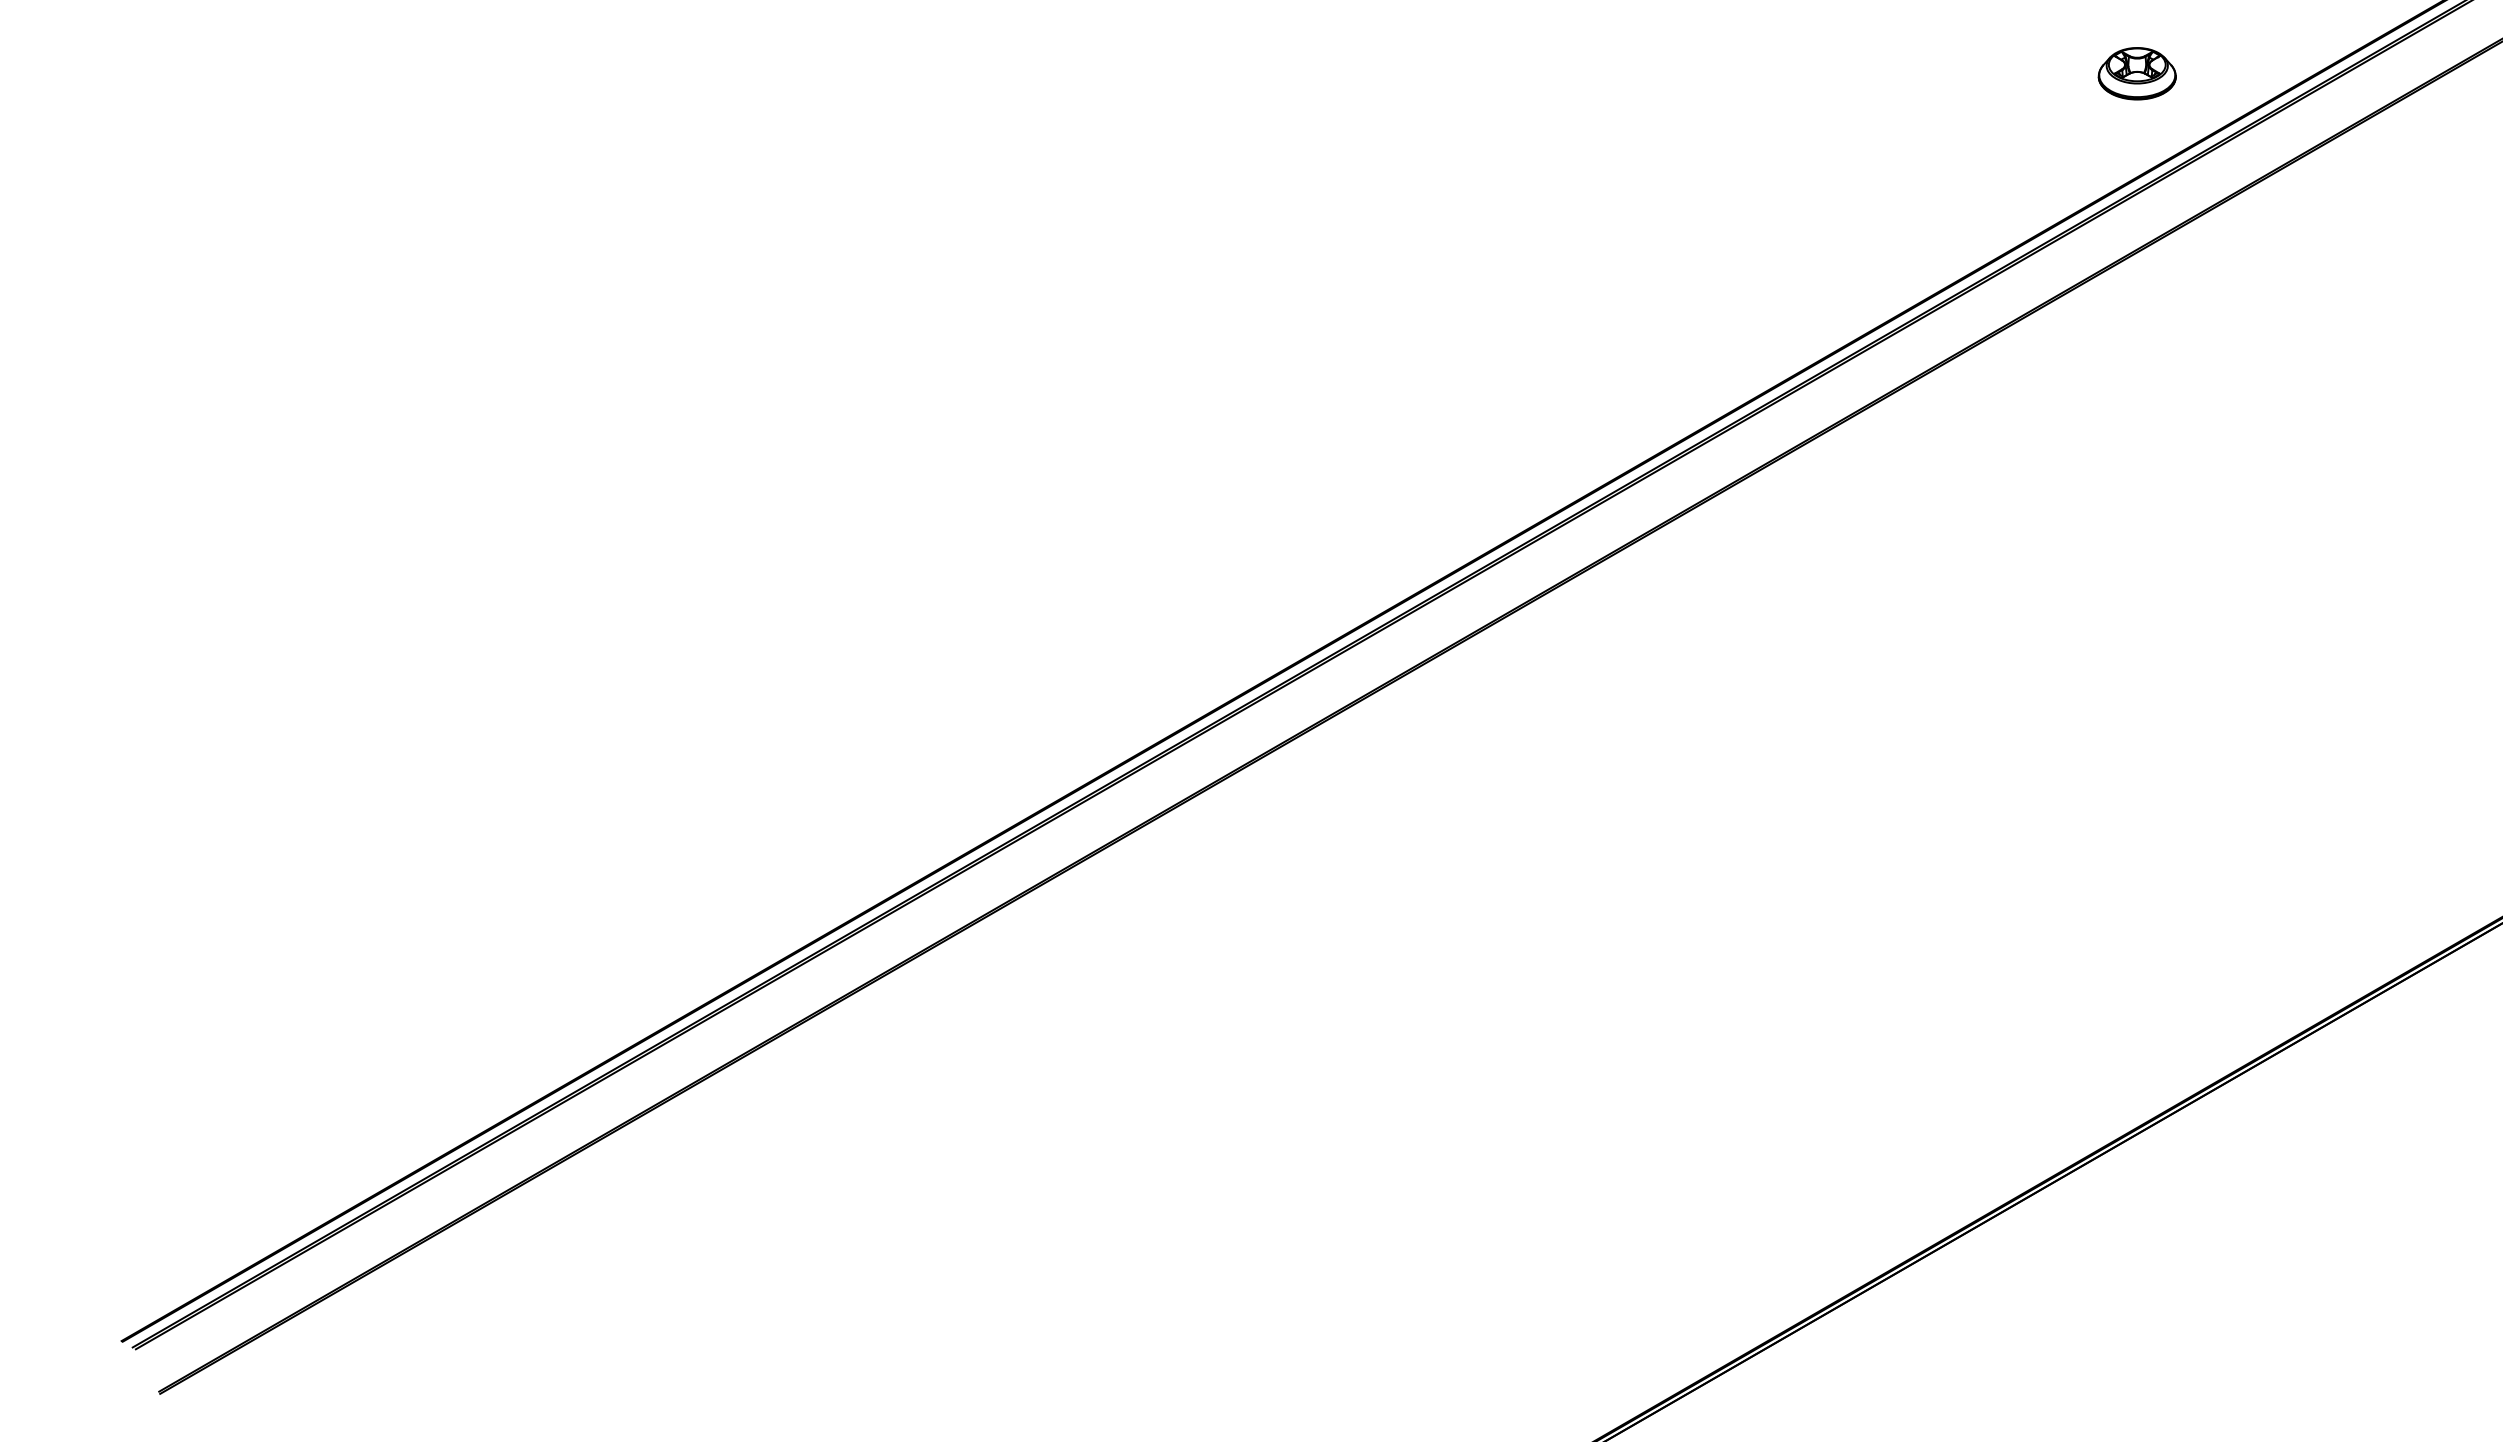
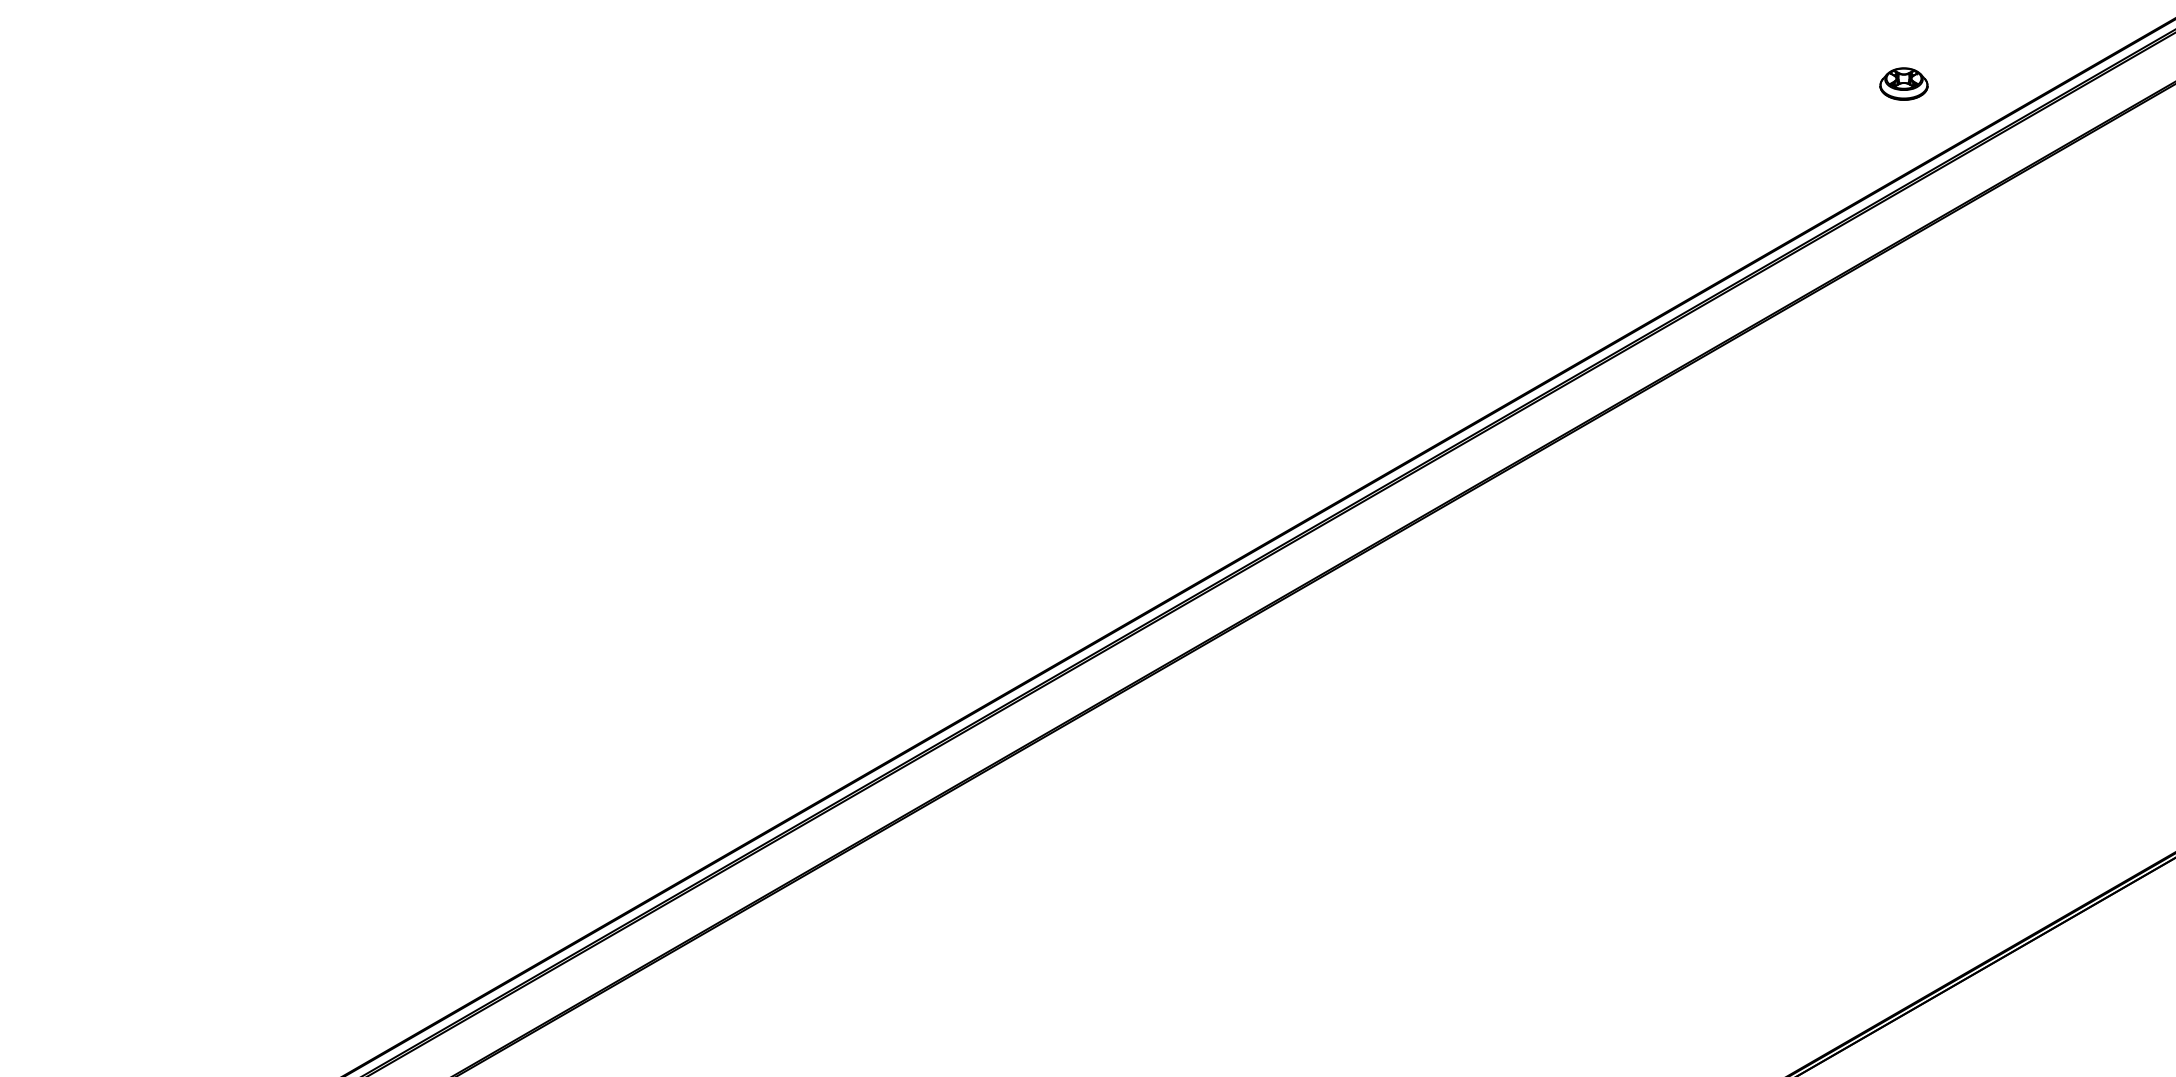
part: (2136, 73) -> (1903, 83), size x0.7

